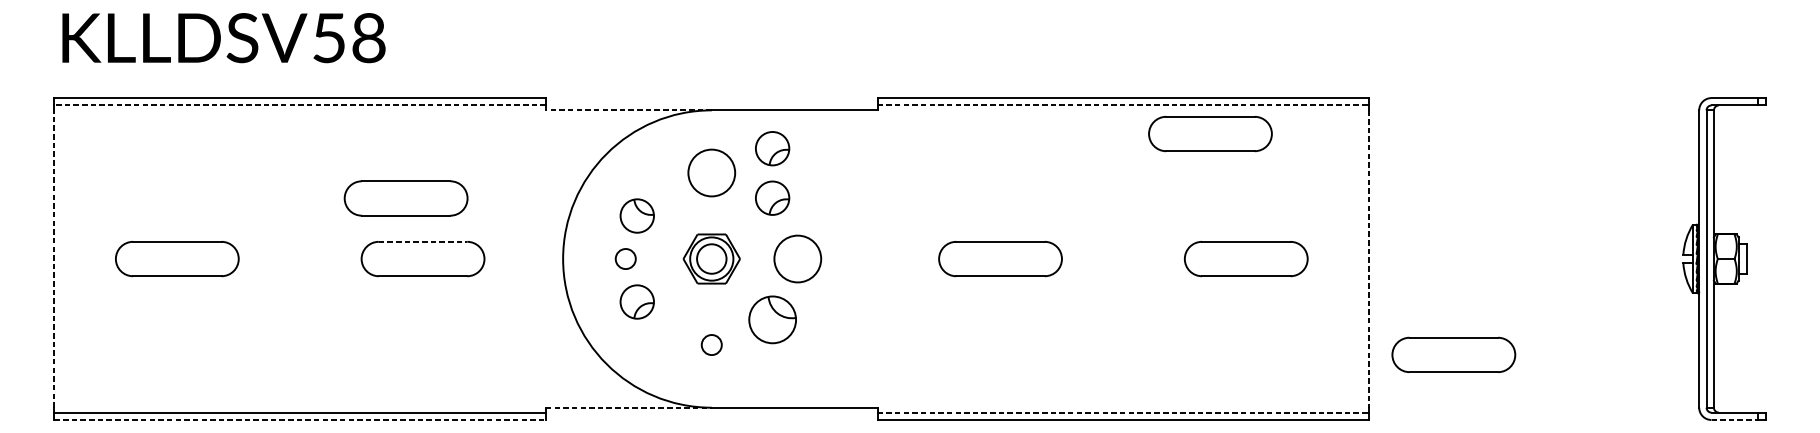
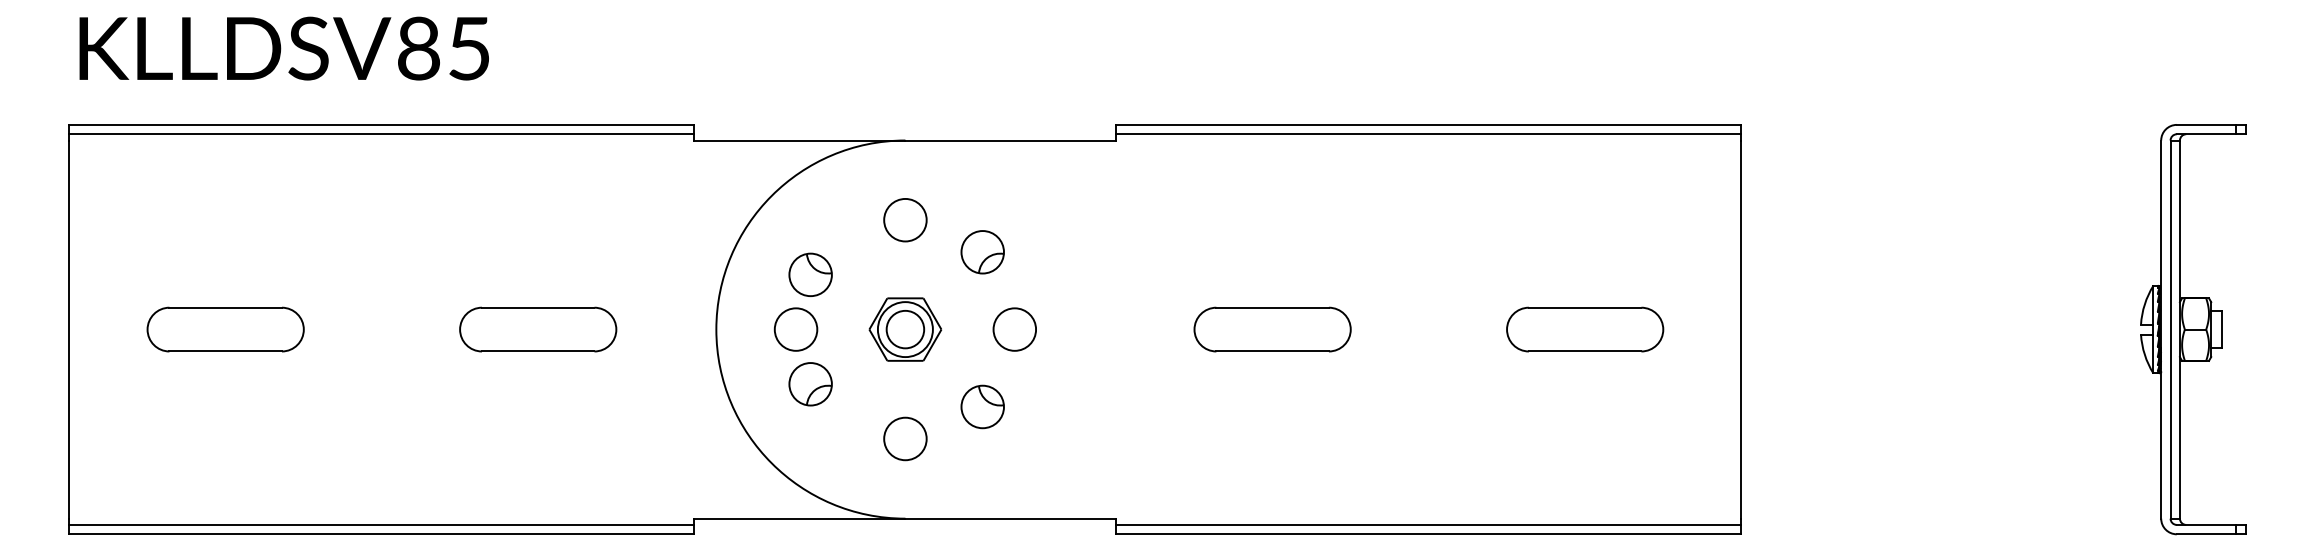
text: (349, 38) -> (444, 48), 58 -> 85
line: (299, 105) -> (381, 134), dashed -> solid
line: (1123, 105) -> (1428, 134), dashed -> solid
line: (628, 110) -> (799, 140), dashed -> solid
part: (1210, 133) -> (1539, 170), removed
part: (772, 148) -> (982, 189), removed
circle: (711, 172) -> (905, 219), size x0.71
part: (405, 198) -> (516, 252), removed
line: (423, 241) -> (538, 307), dashed -> solid
line: (54, 258) -> (69, 329), dashed -> solid
circle: (625, 258) -> (795, 329), size x1.67
circle: (797, 258) -> (1014, 329), size x0.71
line: (1369, 259) -> (1741, 330), dashed -> solid
part: (772, 319) -> (982, 406), size x0.71
circle: (711, 344) -> (905, 438), size x1.67
part: (1454, 354) -> (1849, 451), removed
line: (629, 407) -> (800, 518), dashed -> solid
line: (1123, 412) -> (1428, 524), dashed -> solid
line: (299, 420) -> (381, 534), dashed -> solid
line: (1734, 420) -> (2206, 534), dashed -> solid

